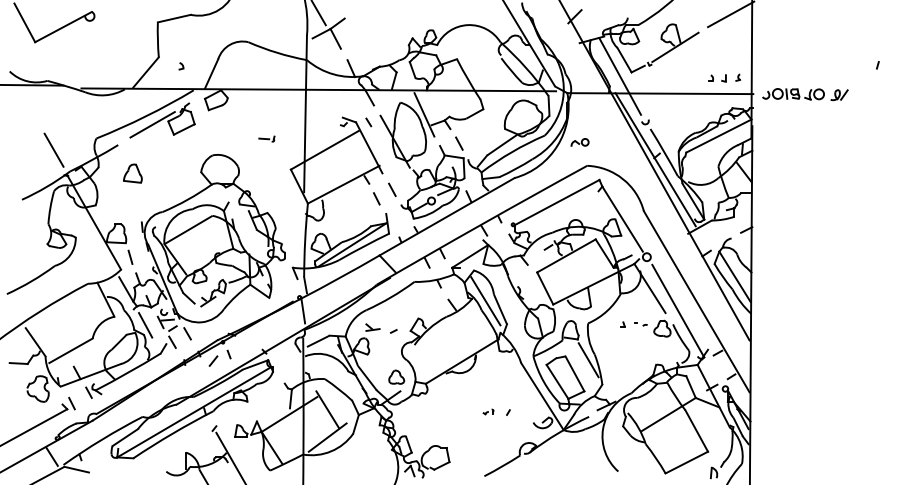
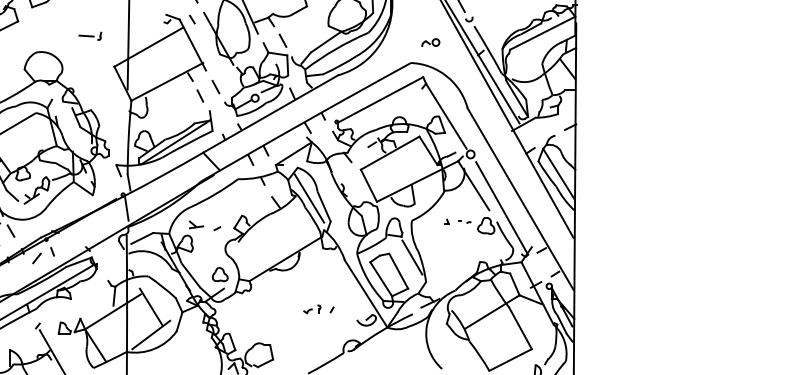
part: (266, 138) -> (89, 35), size x1.43
part: (579, 142) -> (430, 42), moved
part: (488, 411) -> (312, 308), size x1.67

